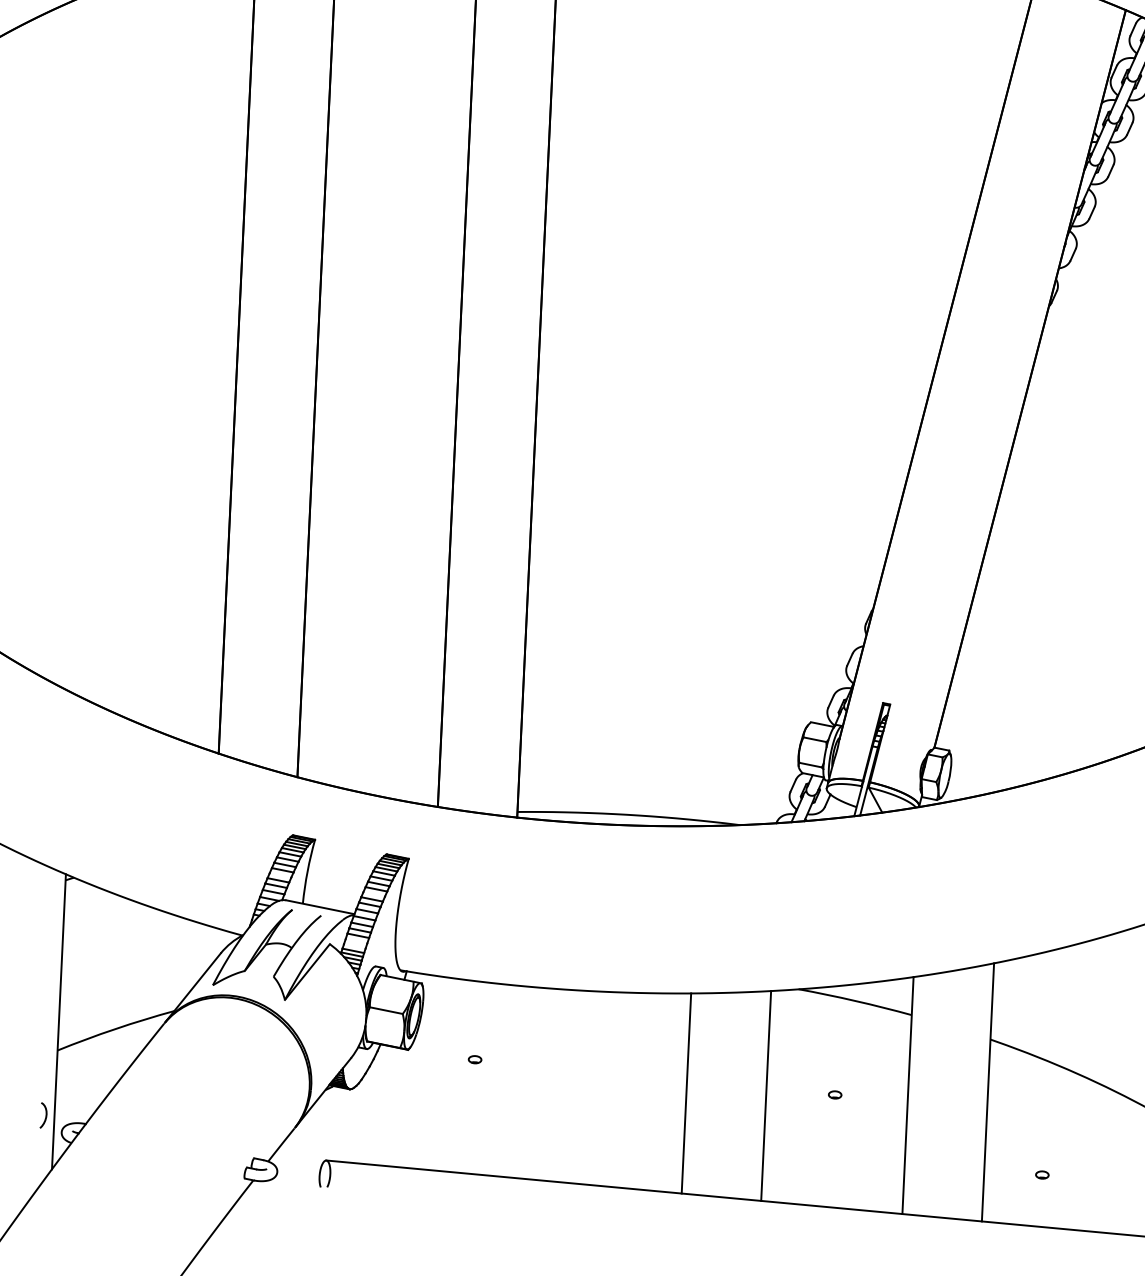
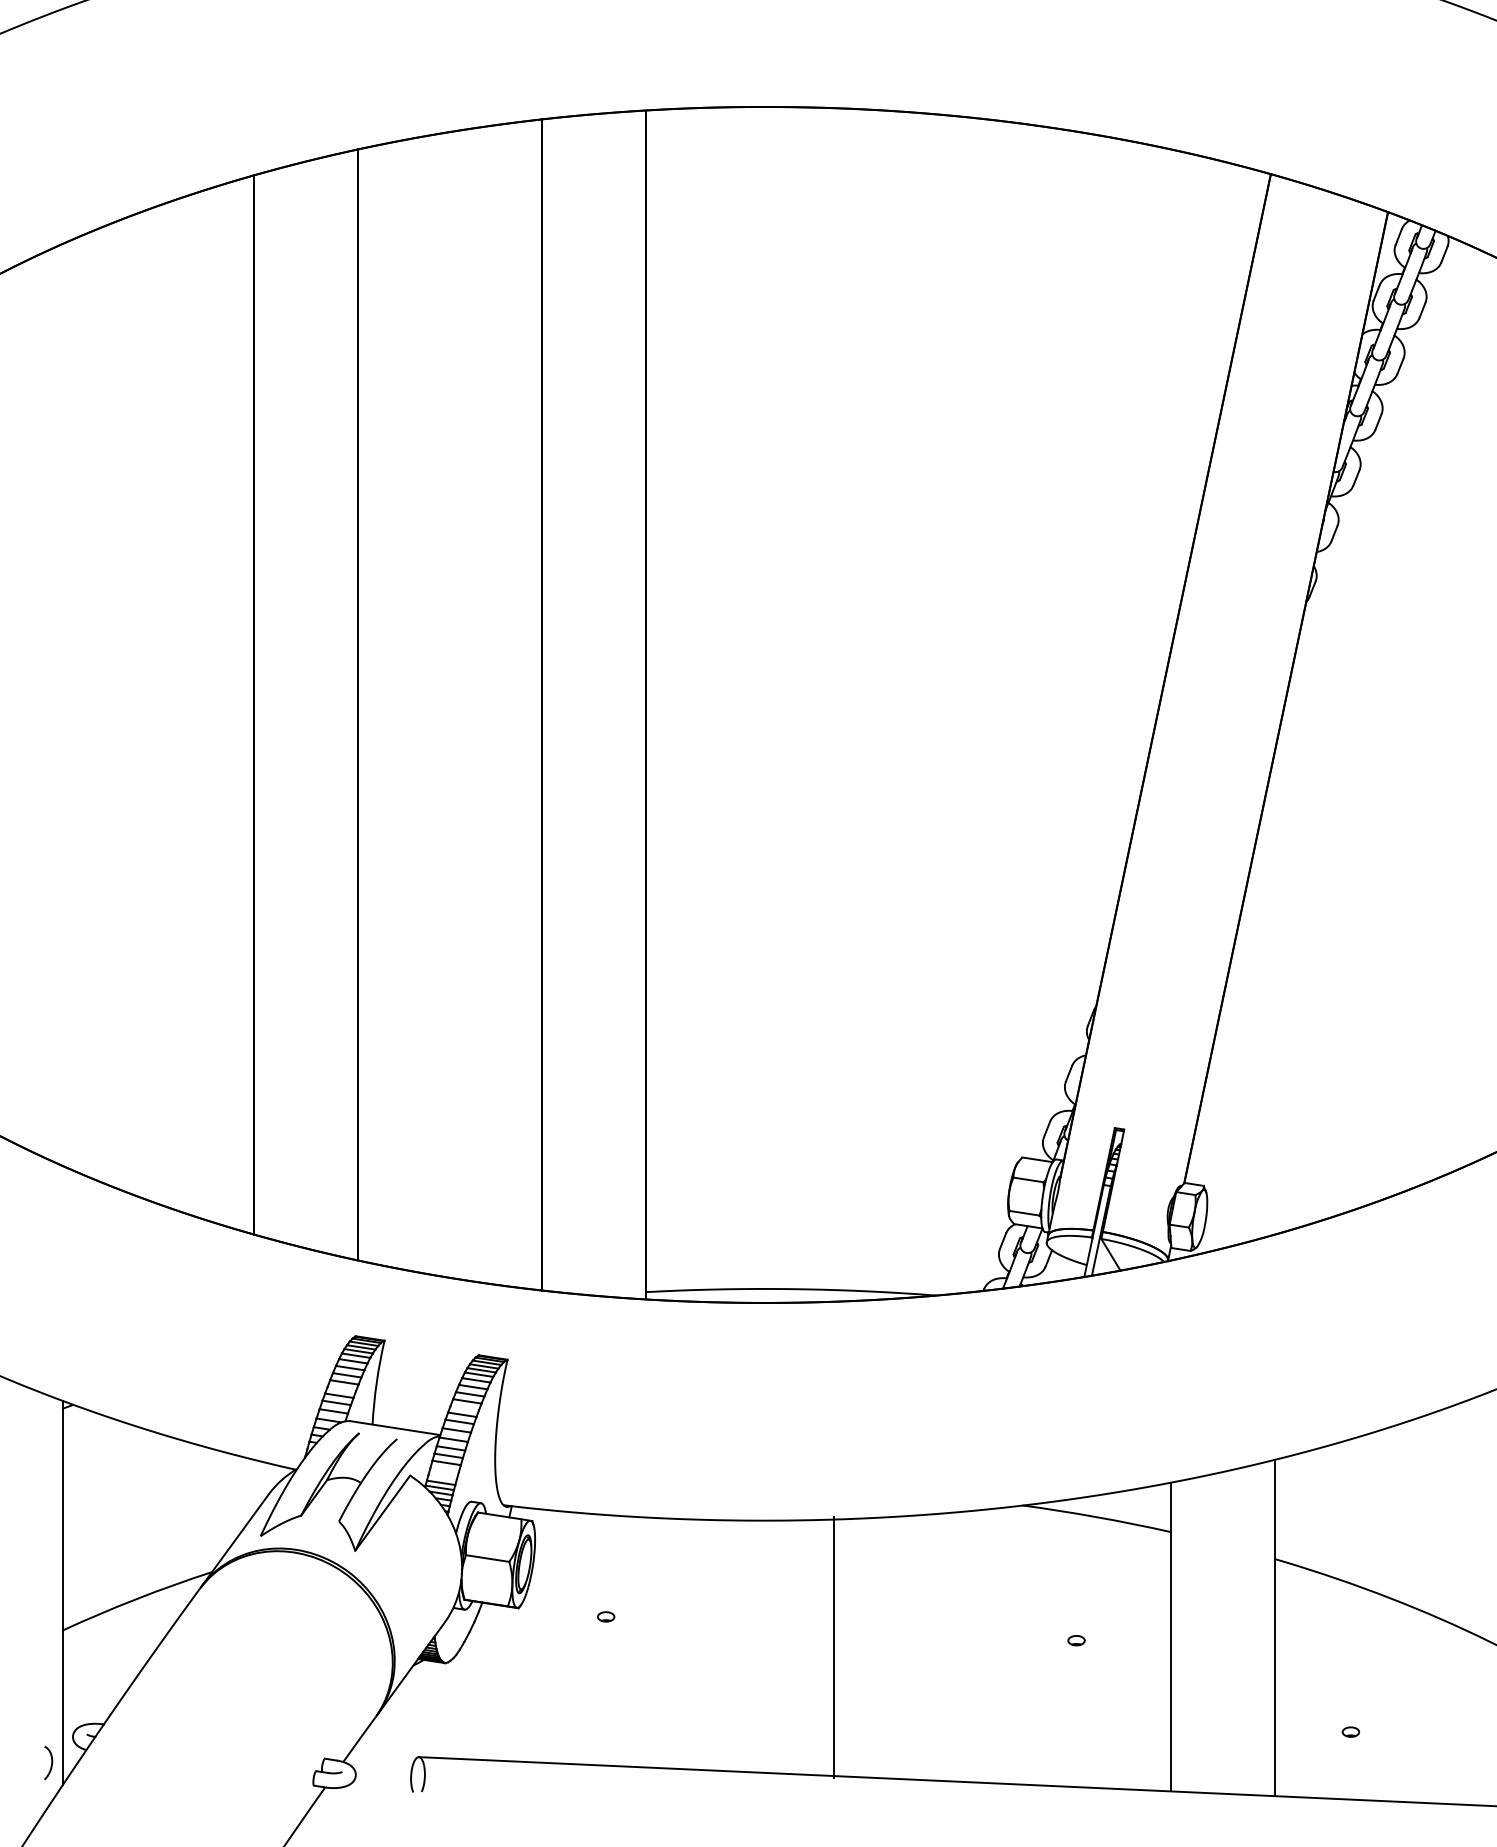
line: (686, 1093) -> (834, 1647), moved
line: (765, 1096) -> (986, 1646), removed
curve: (45, 1116) -> (51, 1763), moved

